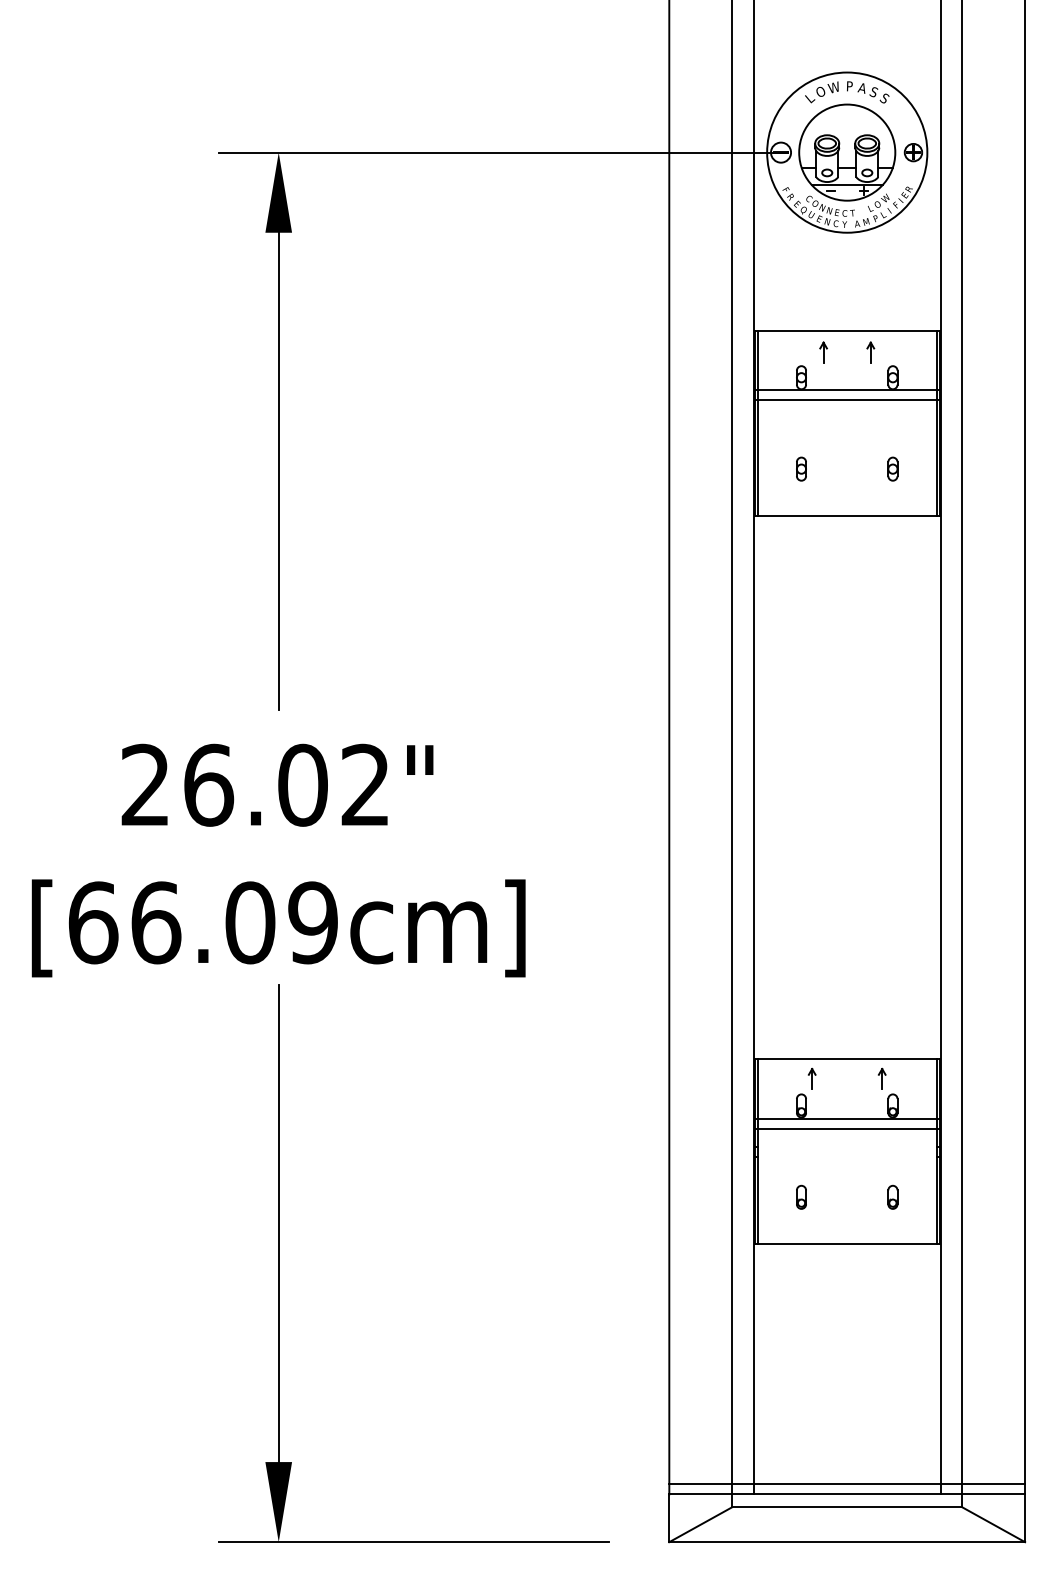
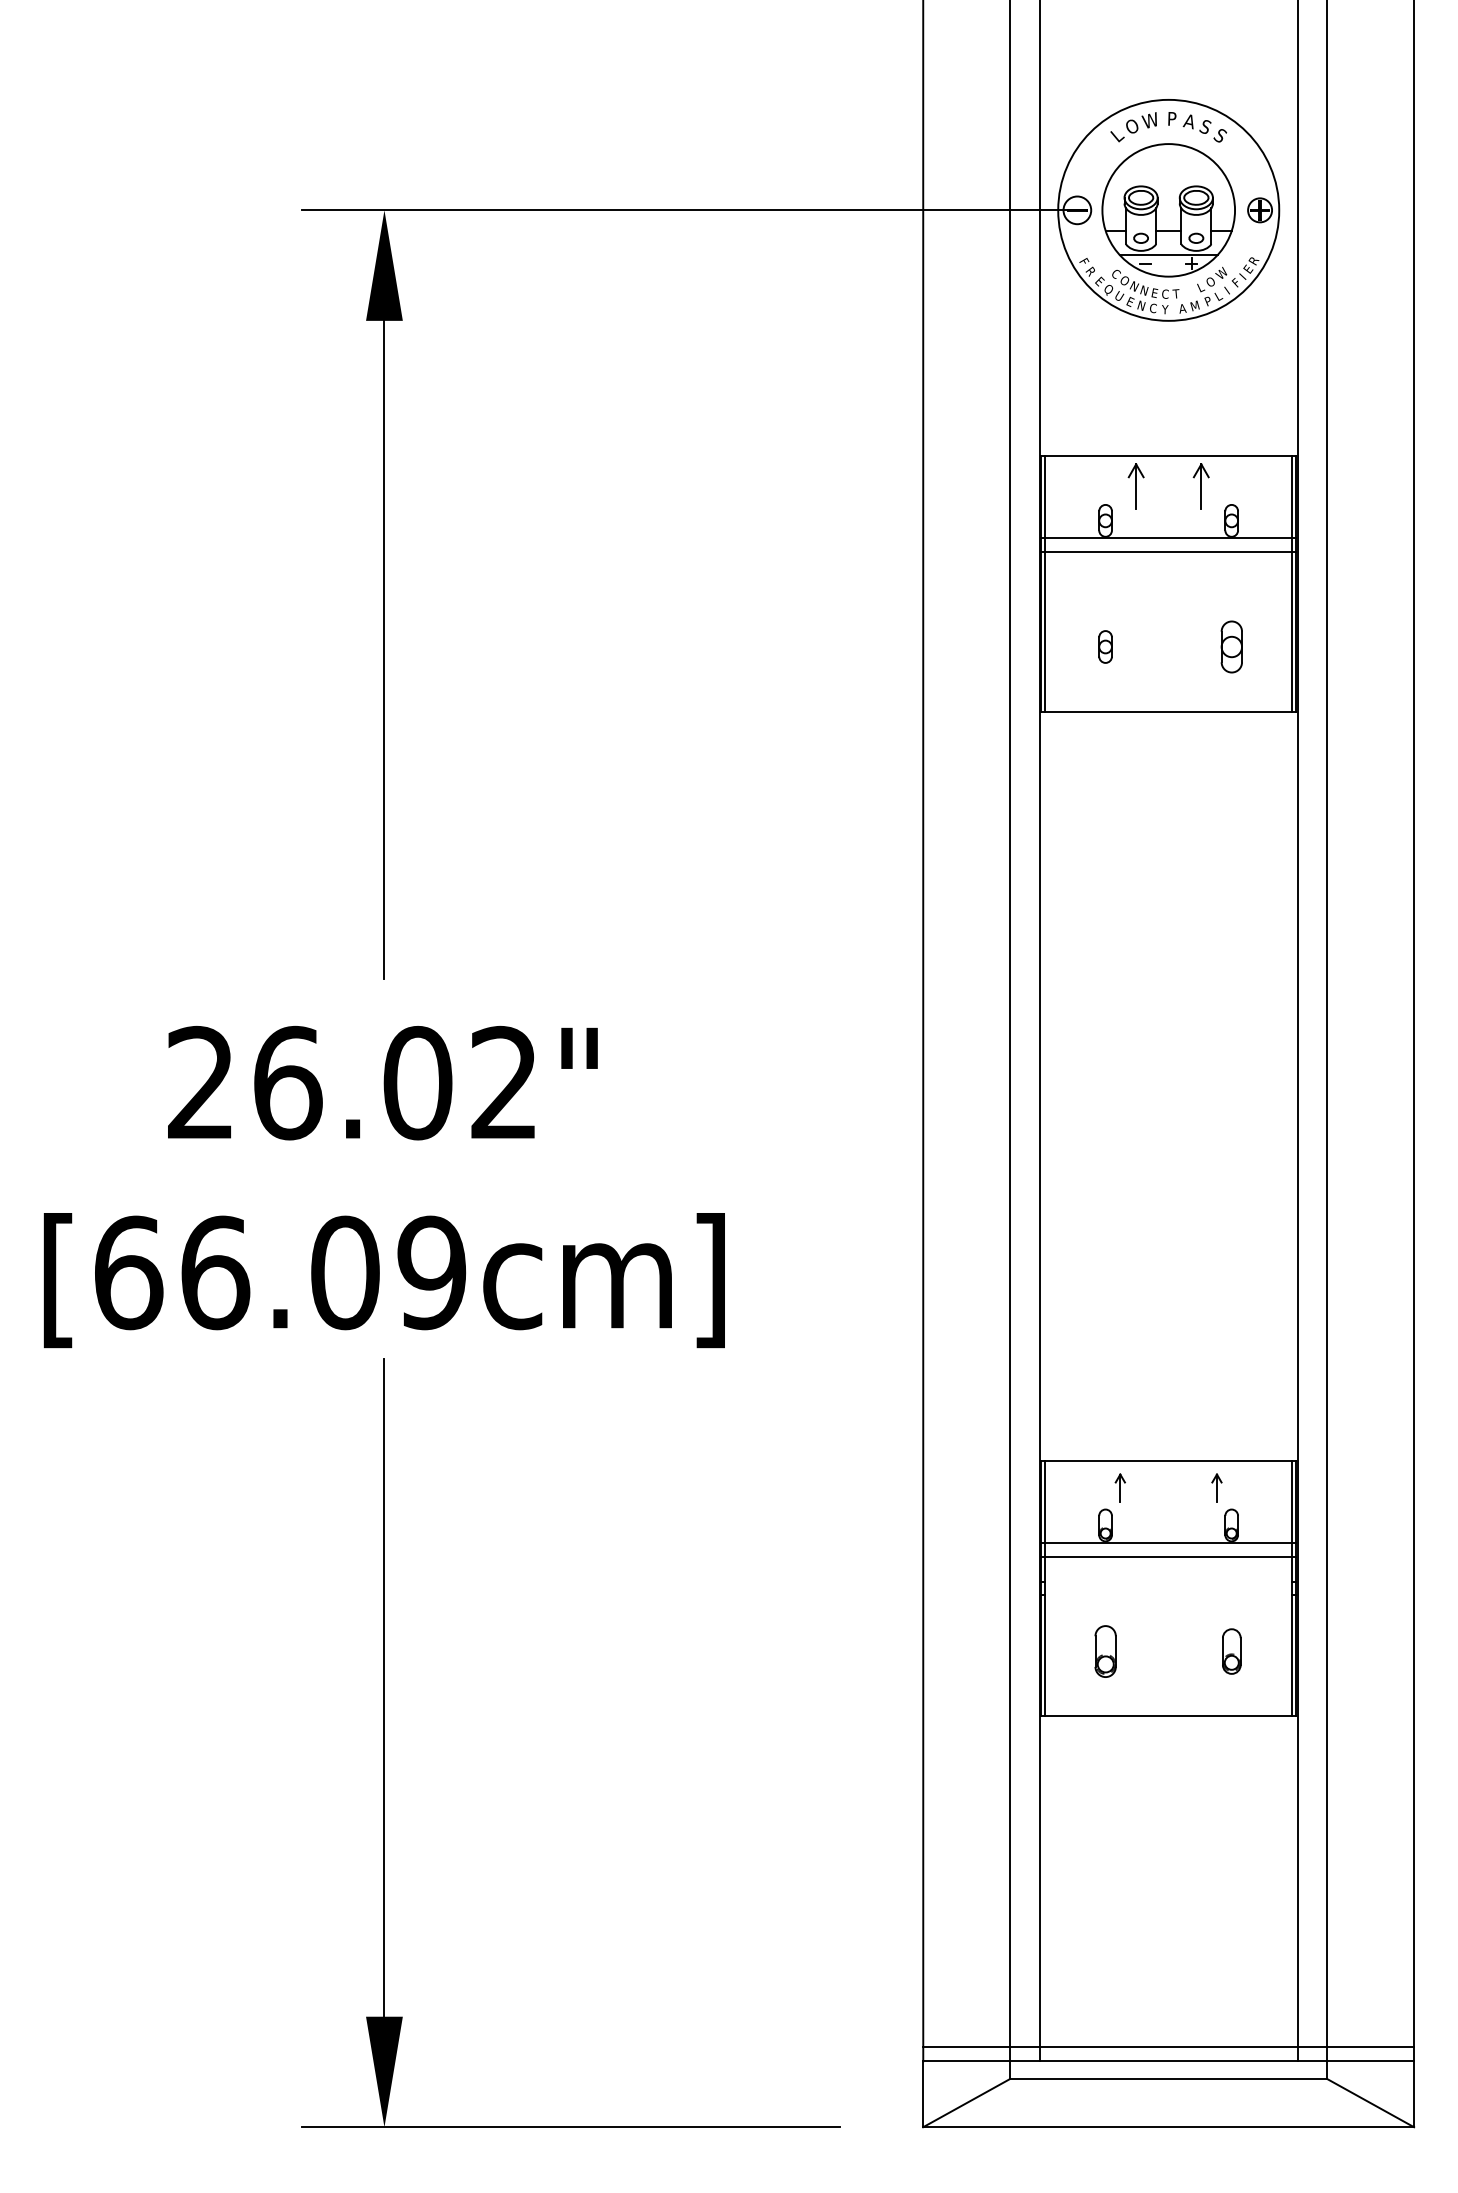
part: (823, 352) -> (1135, 485), size x1.6
part: (870, 352) -> (1200, 485), size x1.6
part: (892, 468) -> (1231, 646), size x1.6
part: (801, 1197) -> (1105, 1651), size x1.6
part: (892, 1197) -> (1231, 1651), size x1.4

